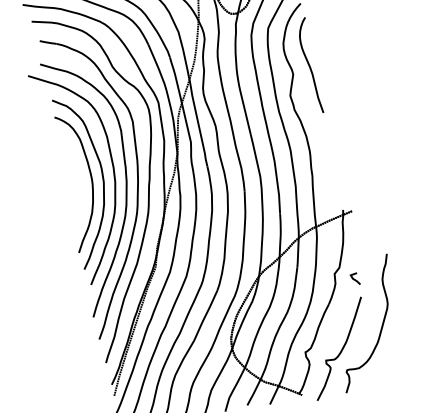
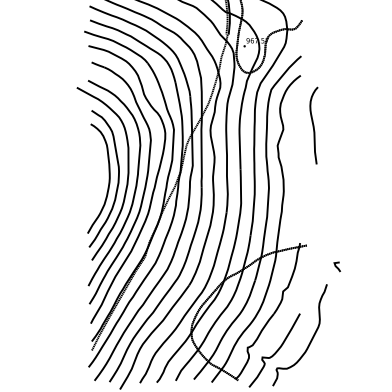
curve: (309, 65) -> (313, 125), moved
line: (354, 278) -> (336, 266), moved

